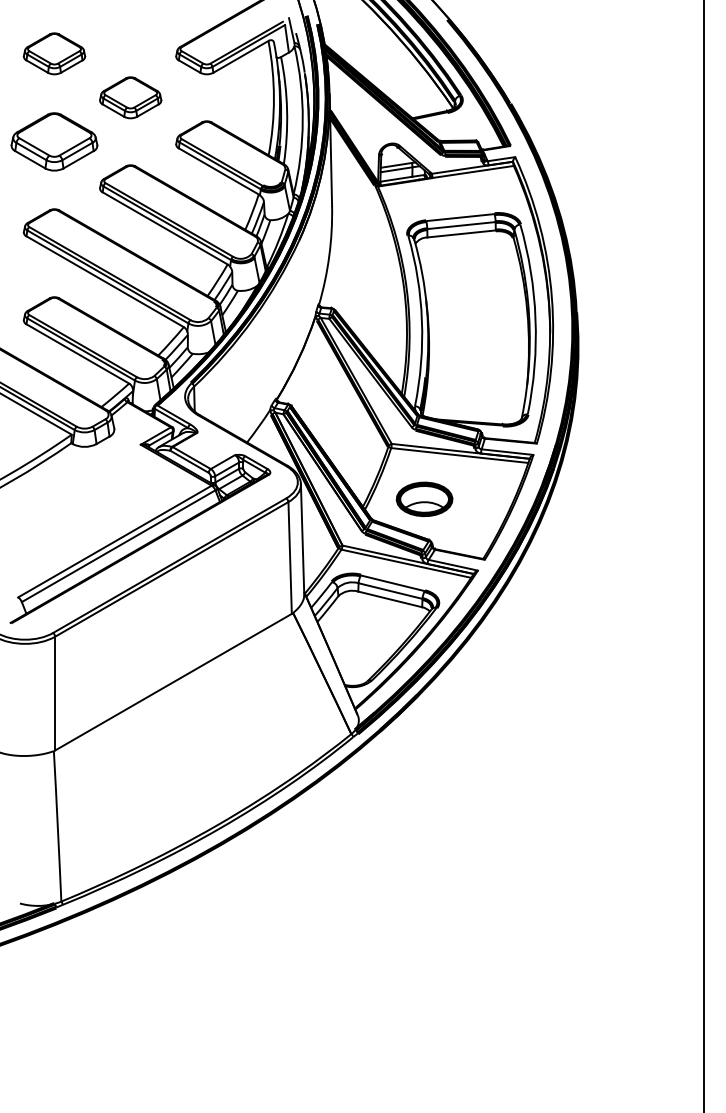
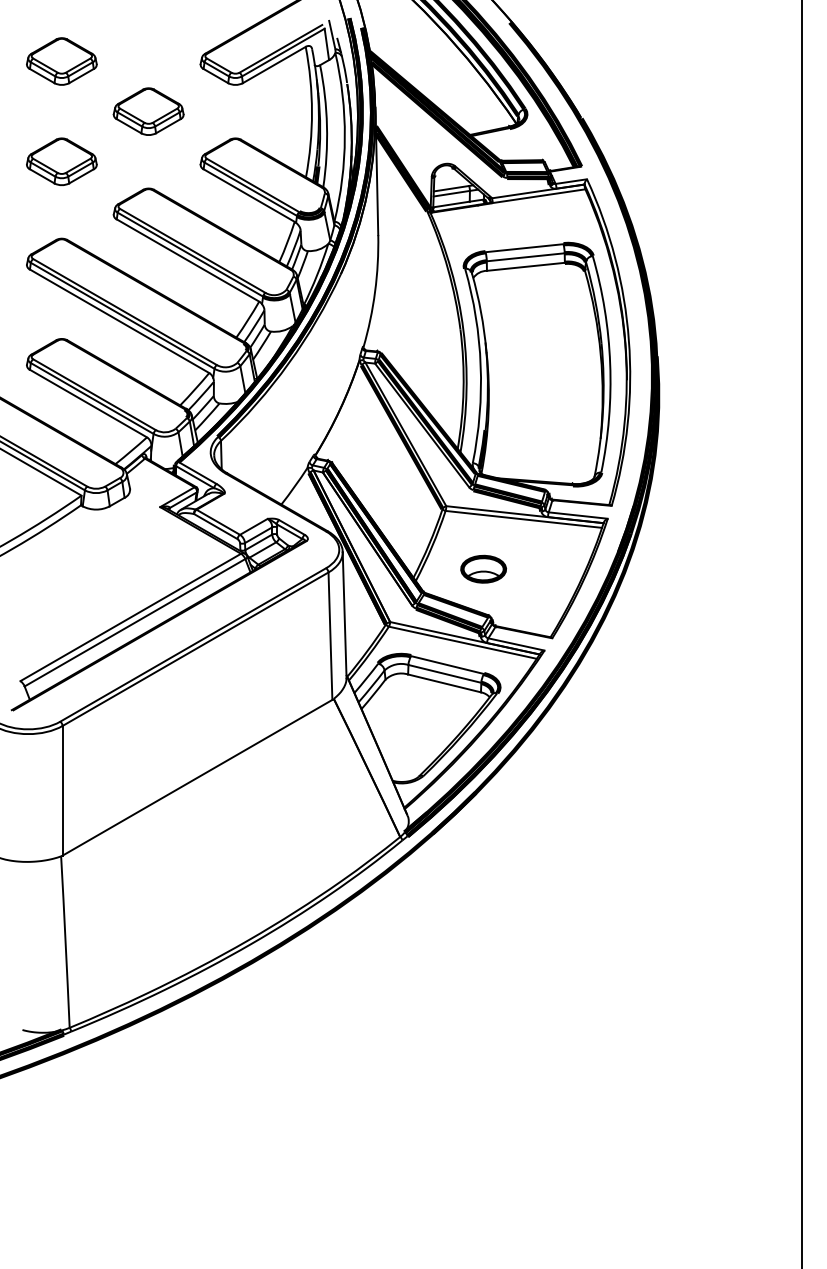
part: (54, 141) -> (61, 161), size x0.71
part: (424, 498) -> (483, 568), size x0.71

